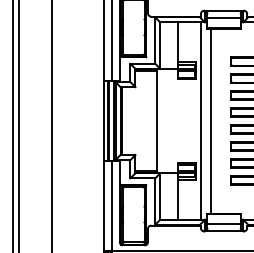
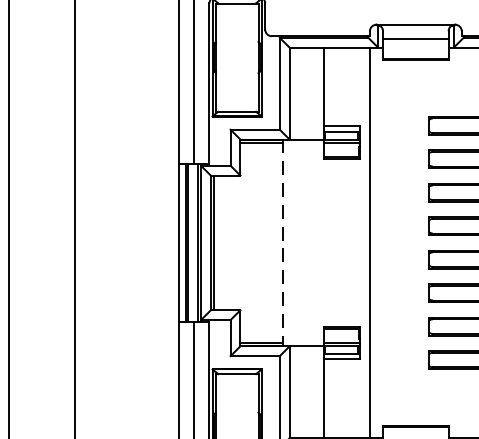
line: (210, 120) -> (388, 241), removed
line: (157, 121) -> (284, 243), solid -> dashed

